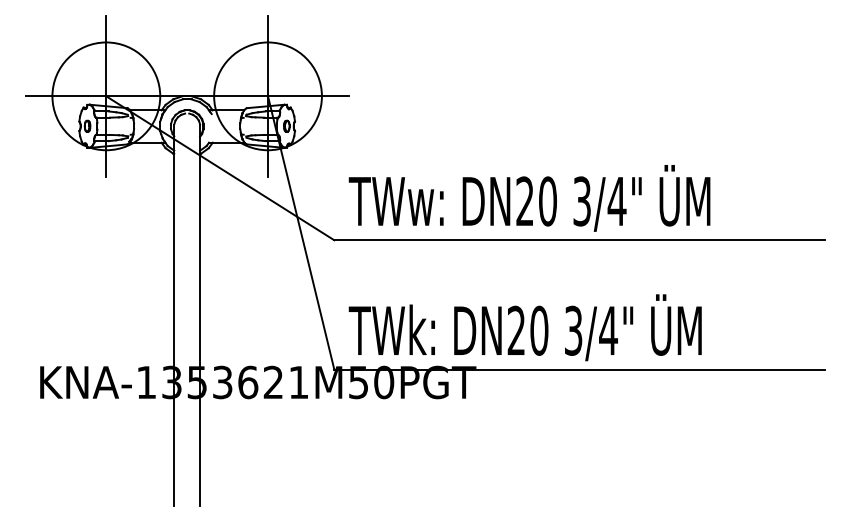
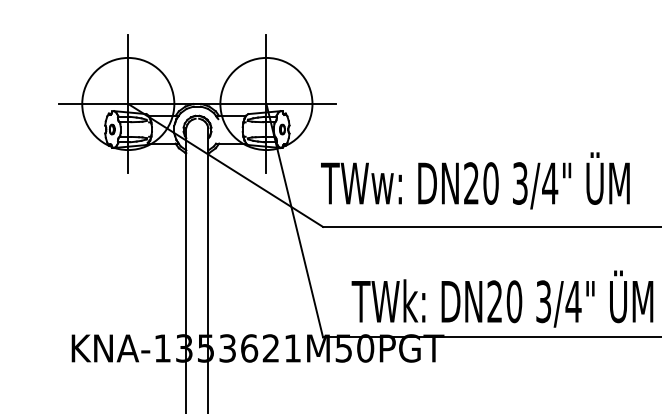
text: (529, 198) -> (475, 181), moved
text: (524, 327) -> (501, 298), moved

